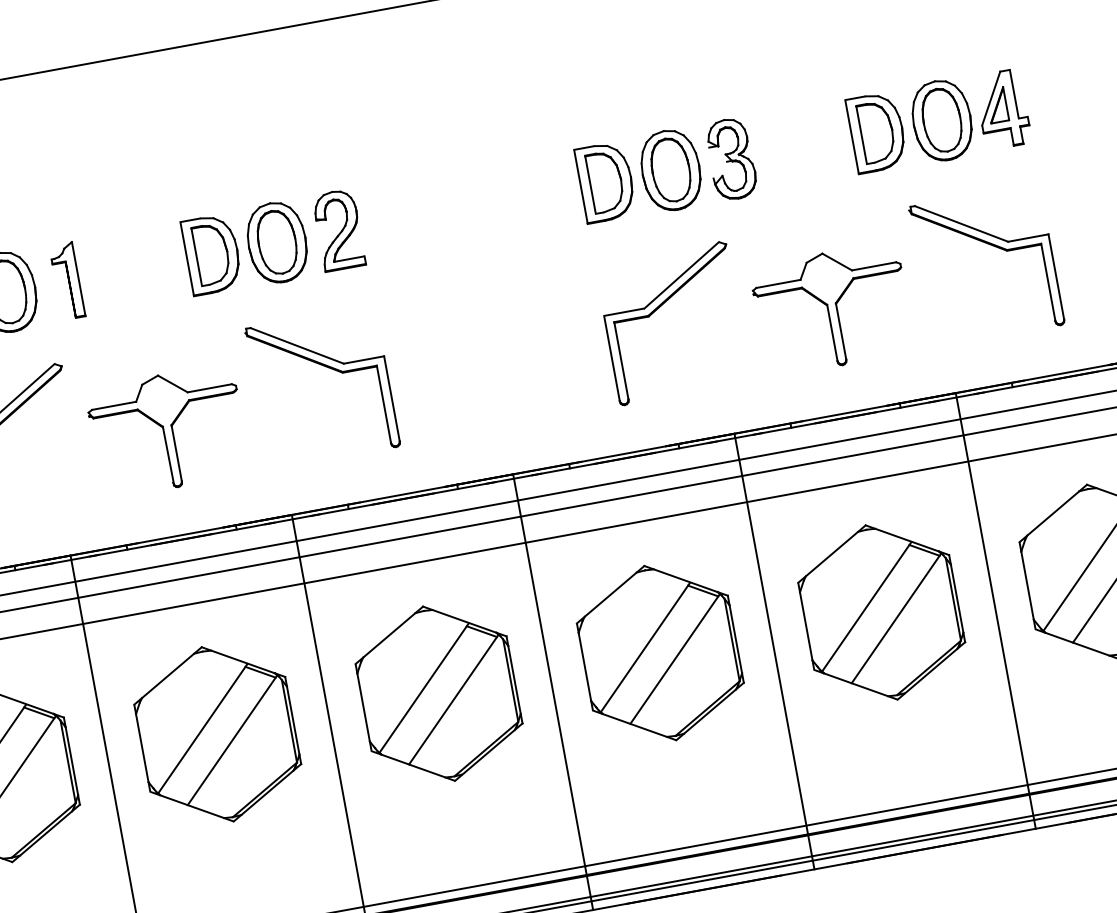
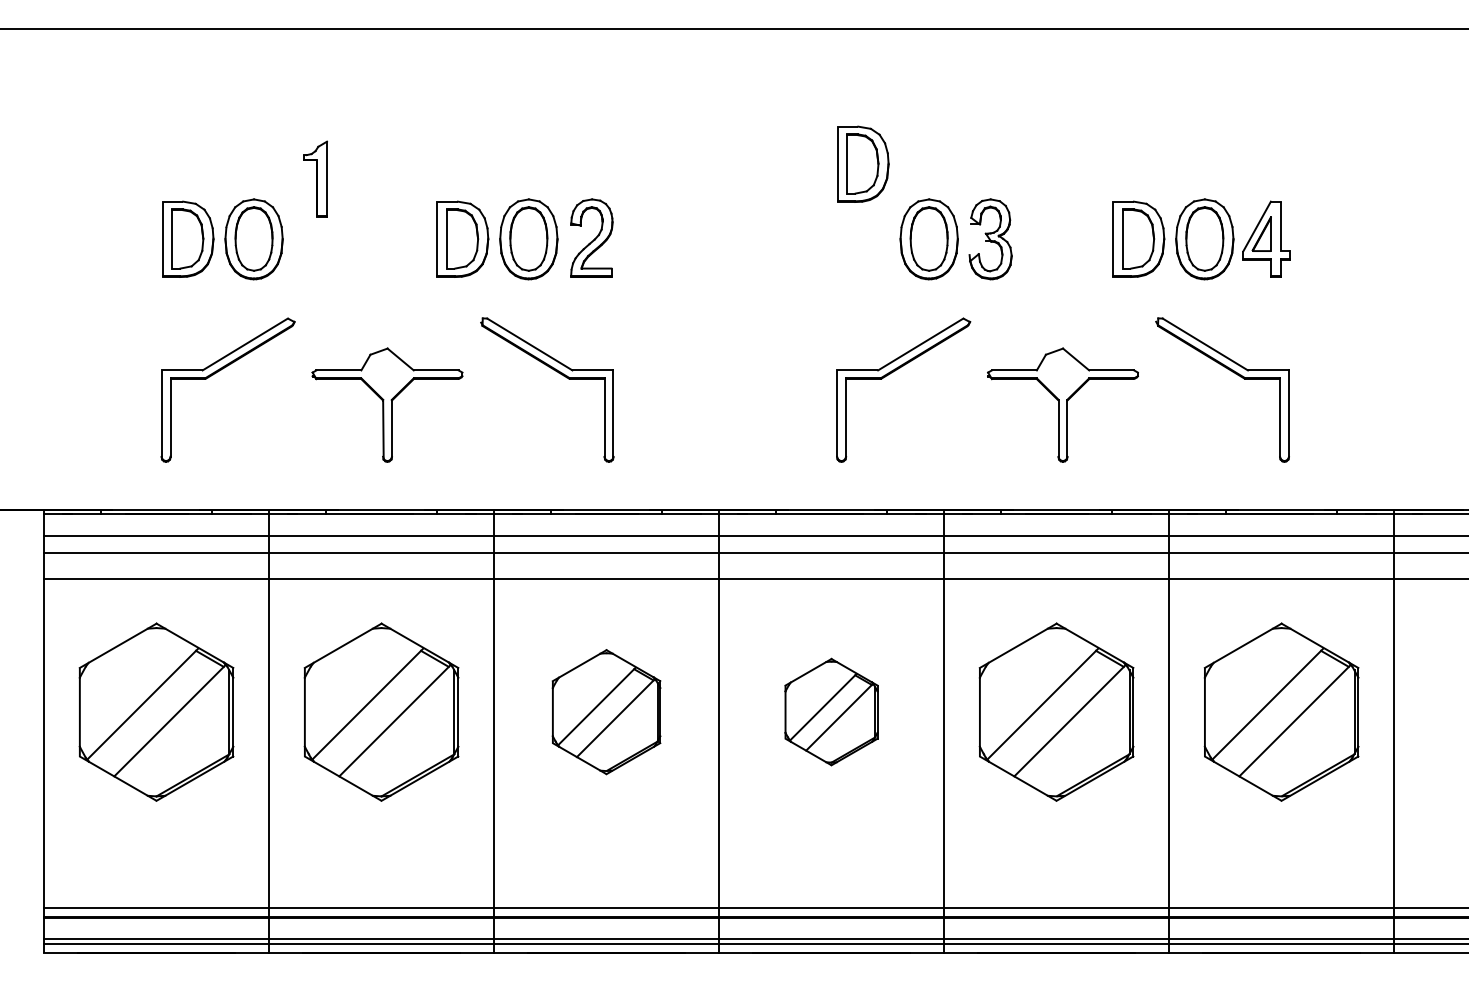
part: (606, 181) -> (863, 163), moved
part: (67, 280) -> (315, 178), moved
part: (660, 652) -> (831, 711), size x0.6
part: (438, 693) -> (606, 711), size x0.7

